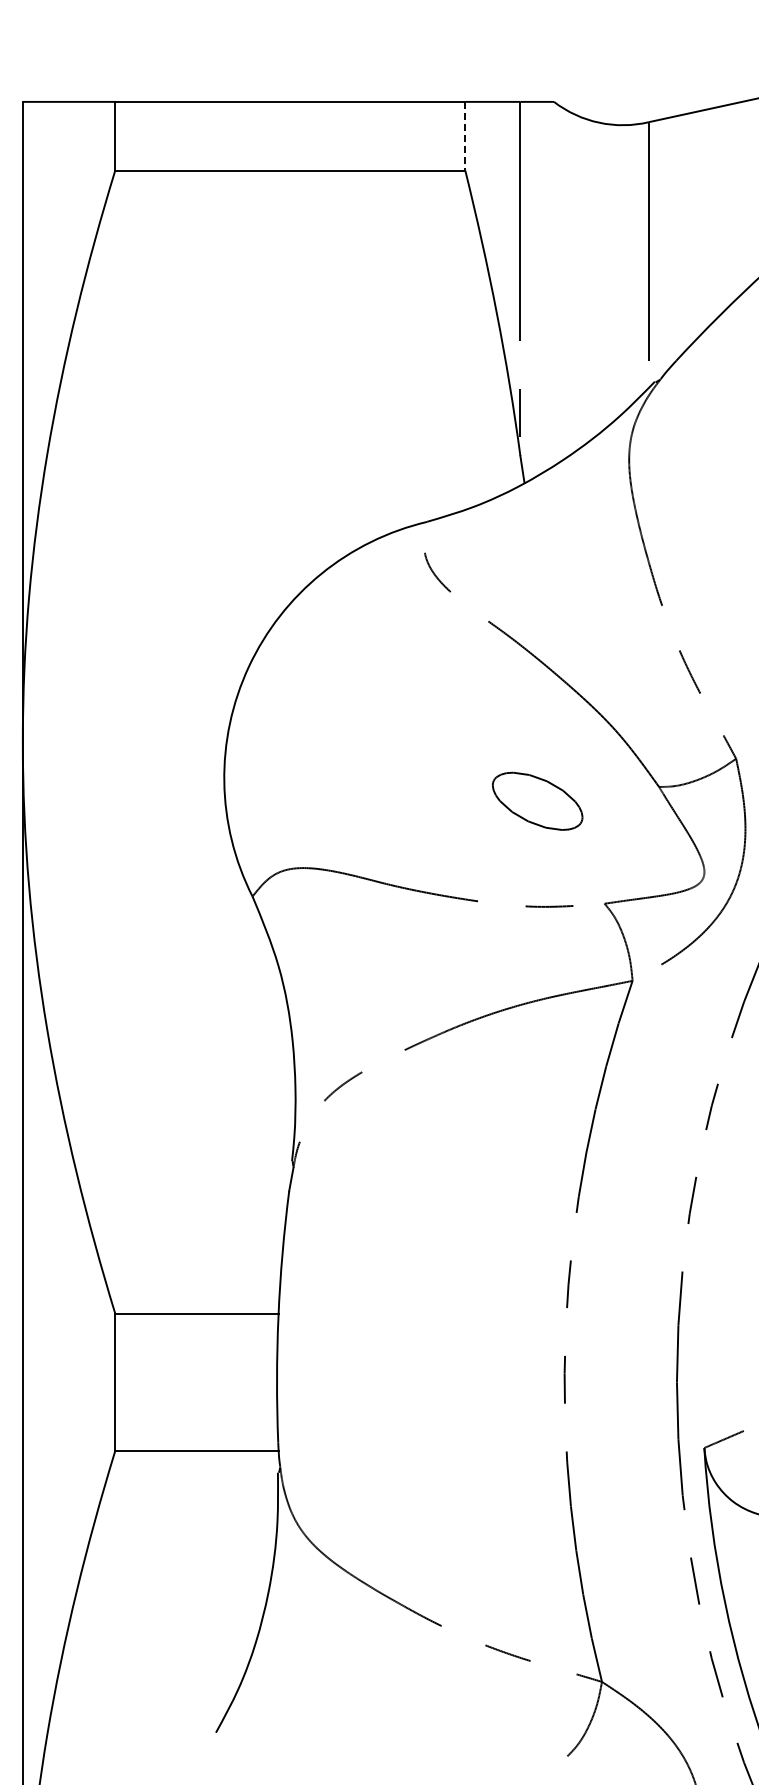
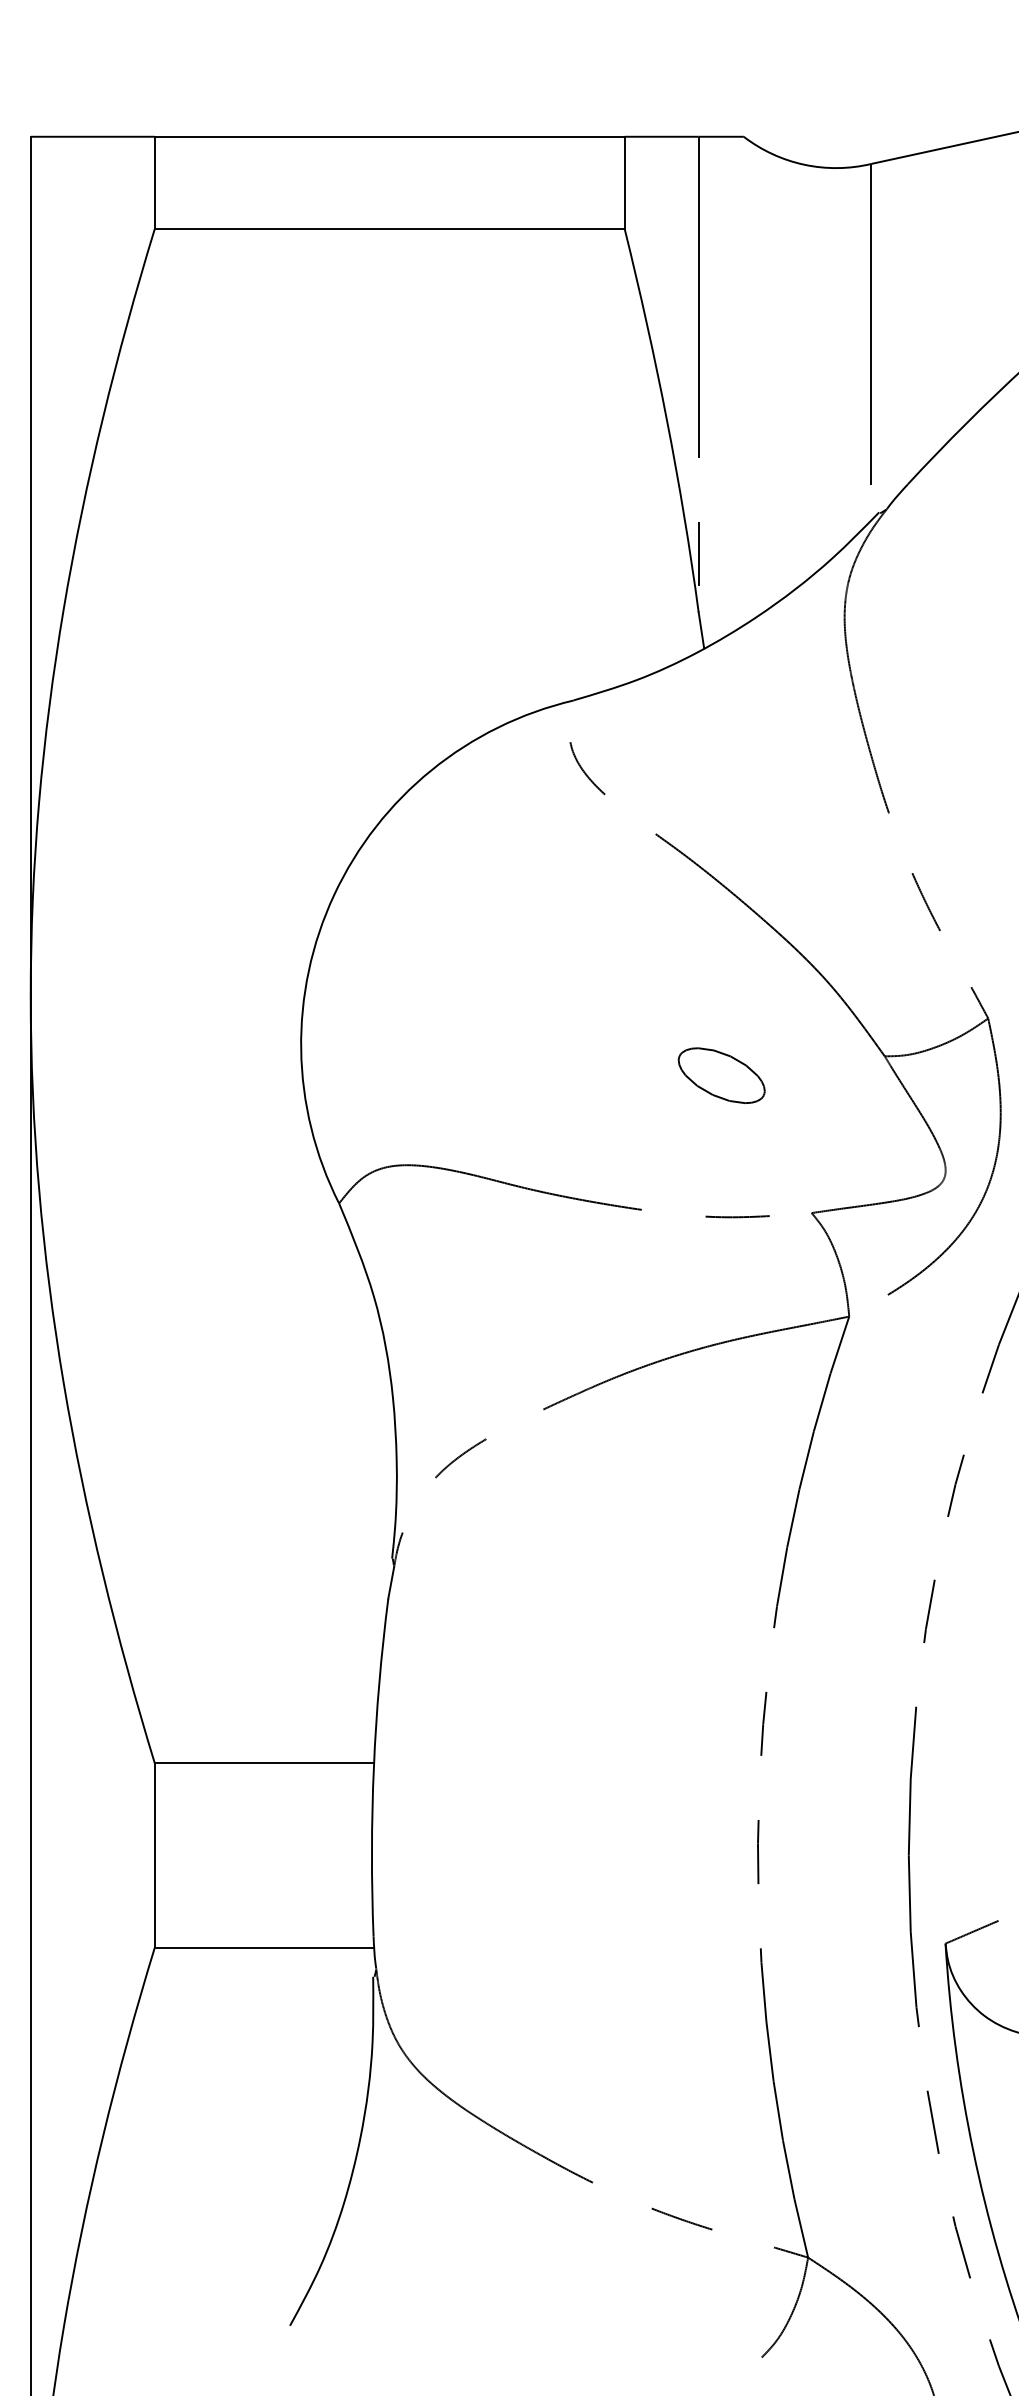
line: (465, 136) -> (624, 183), dashed -> solid
part: (537, 801) -> (721, 1075), size x0.71

